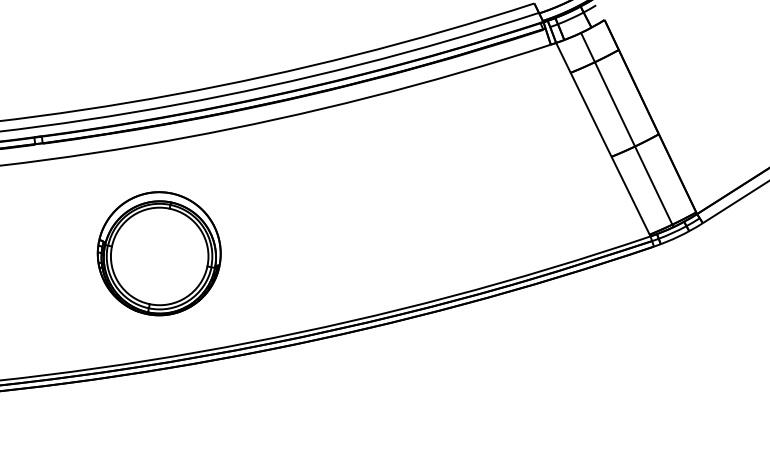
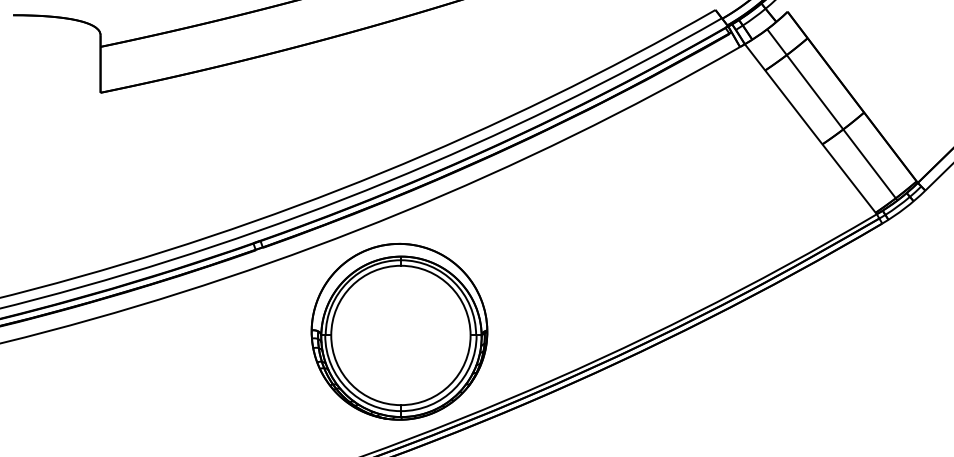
part: (159, 253) -> (399, 331), size x1.43

